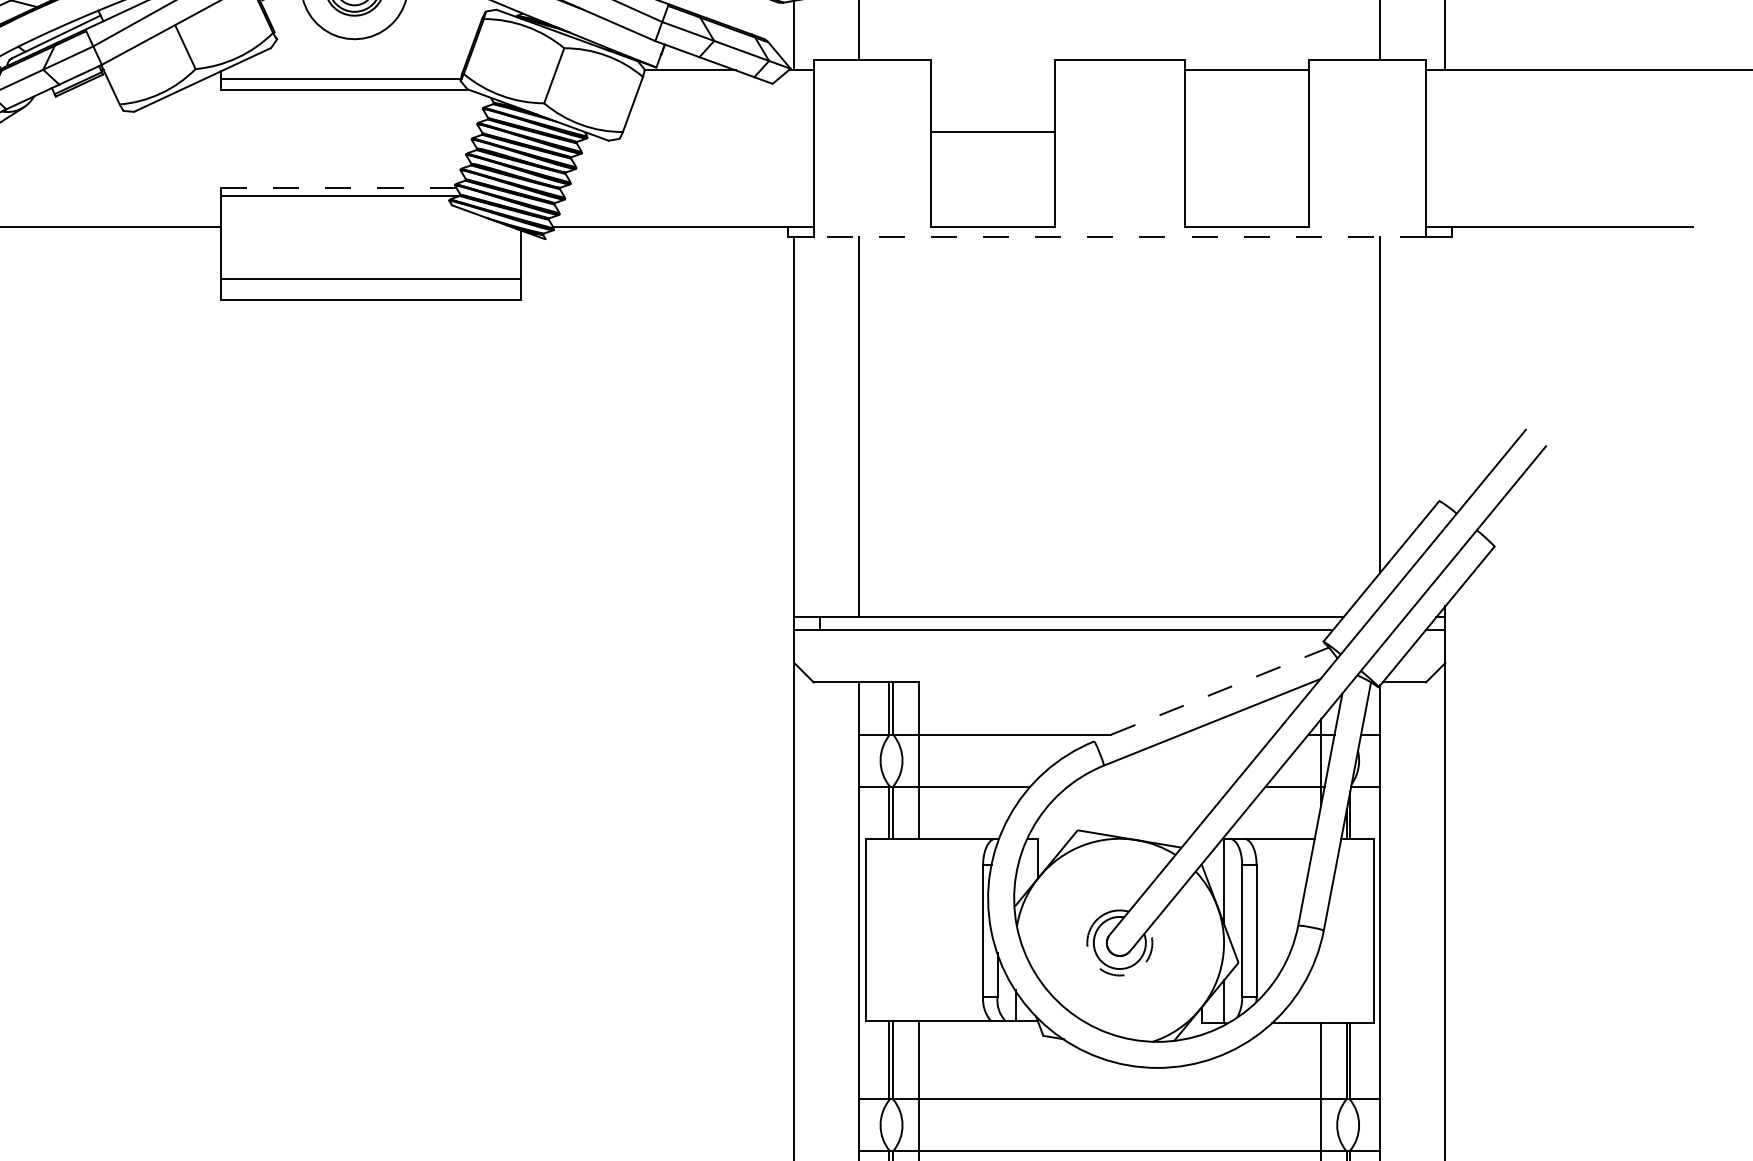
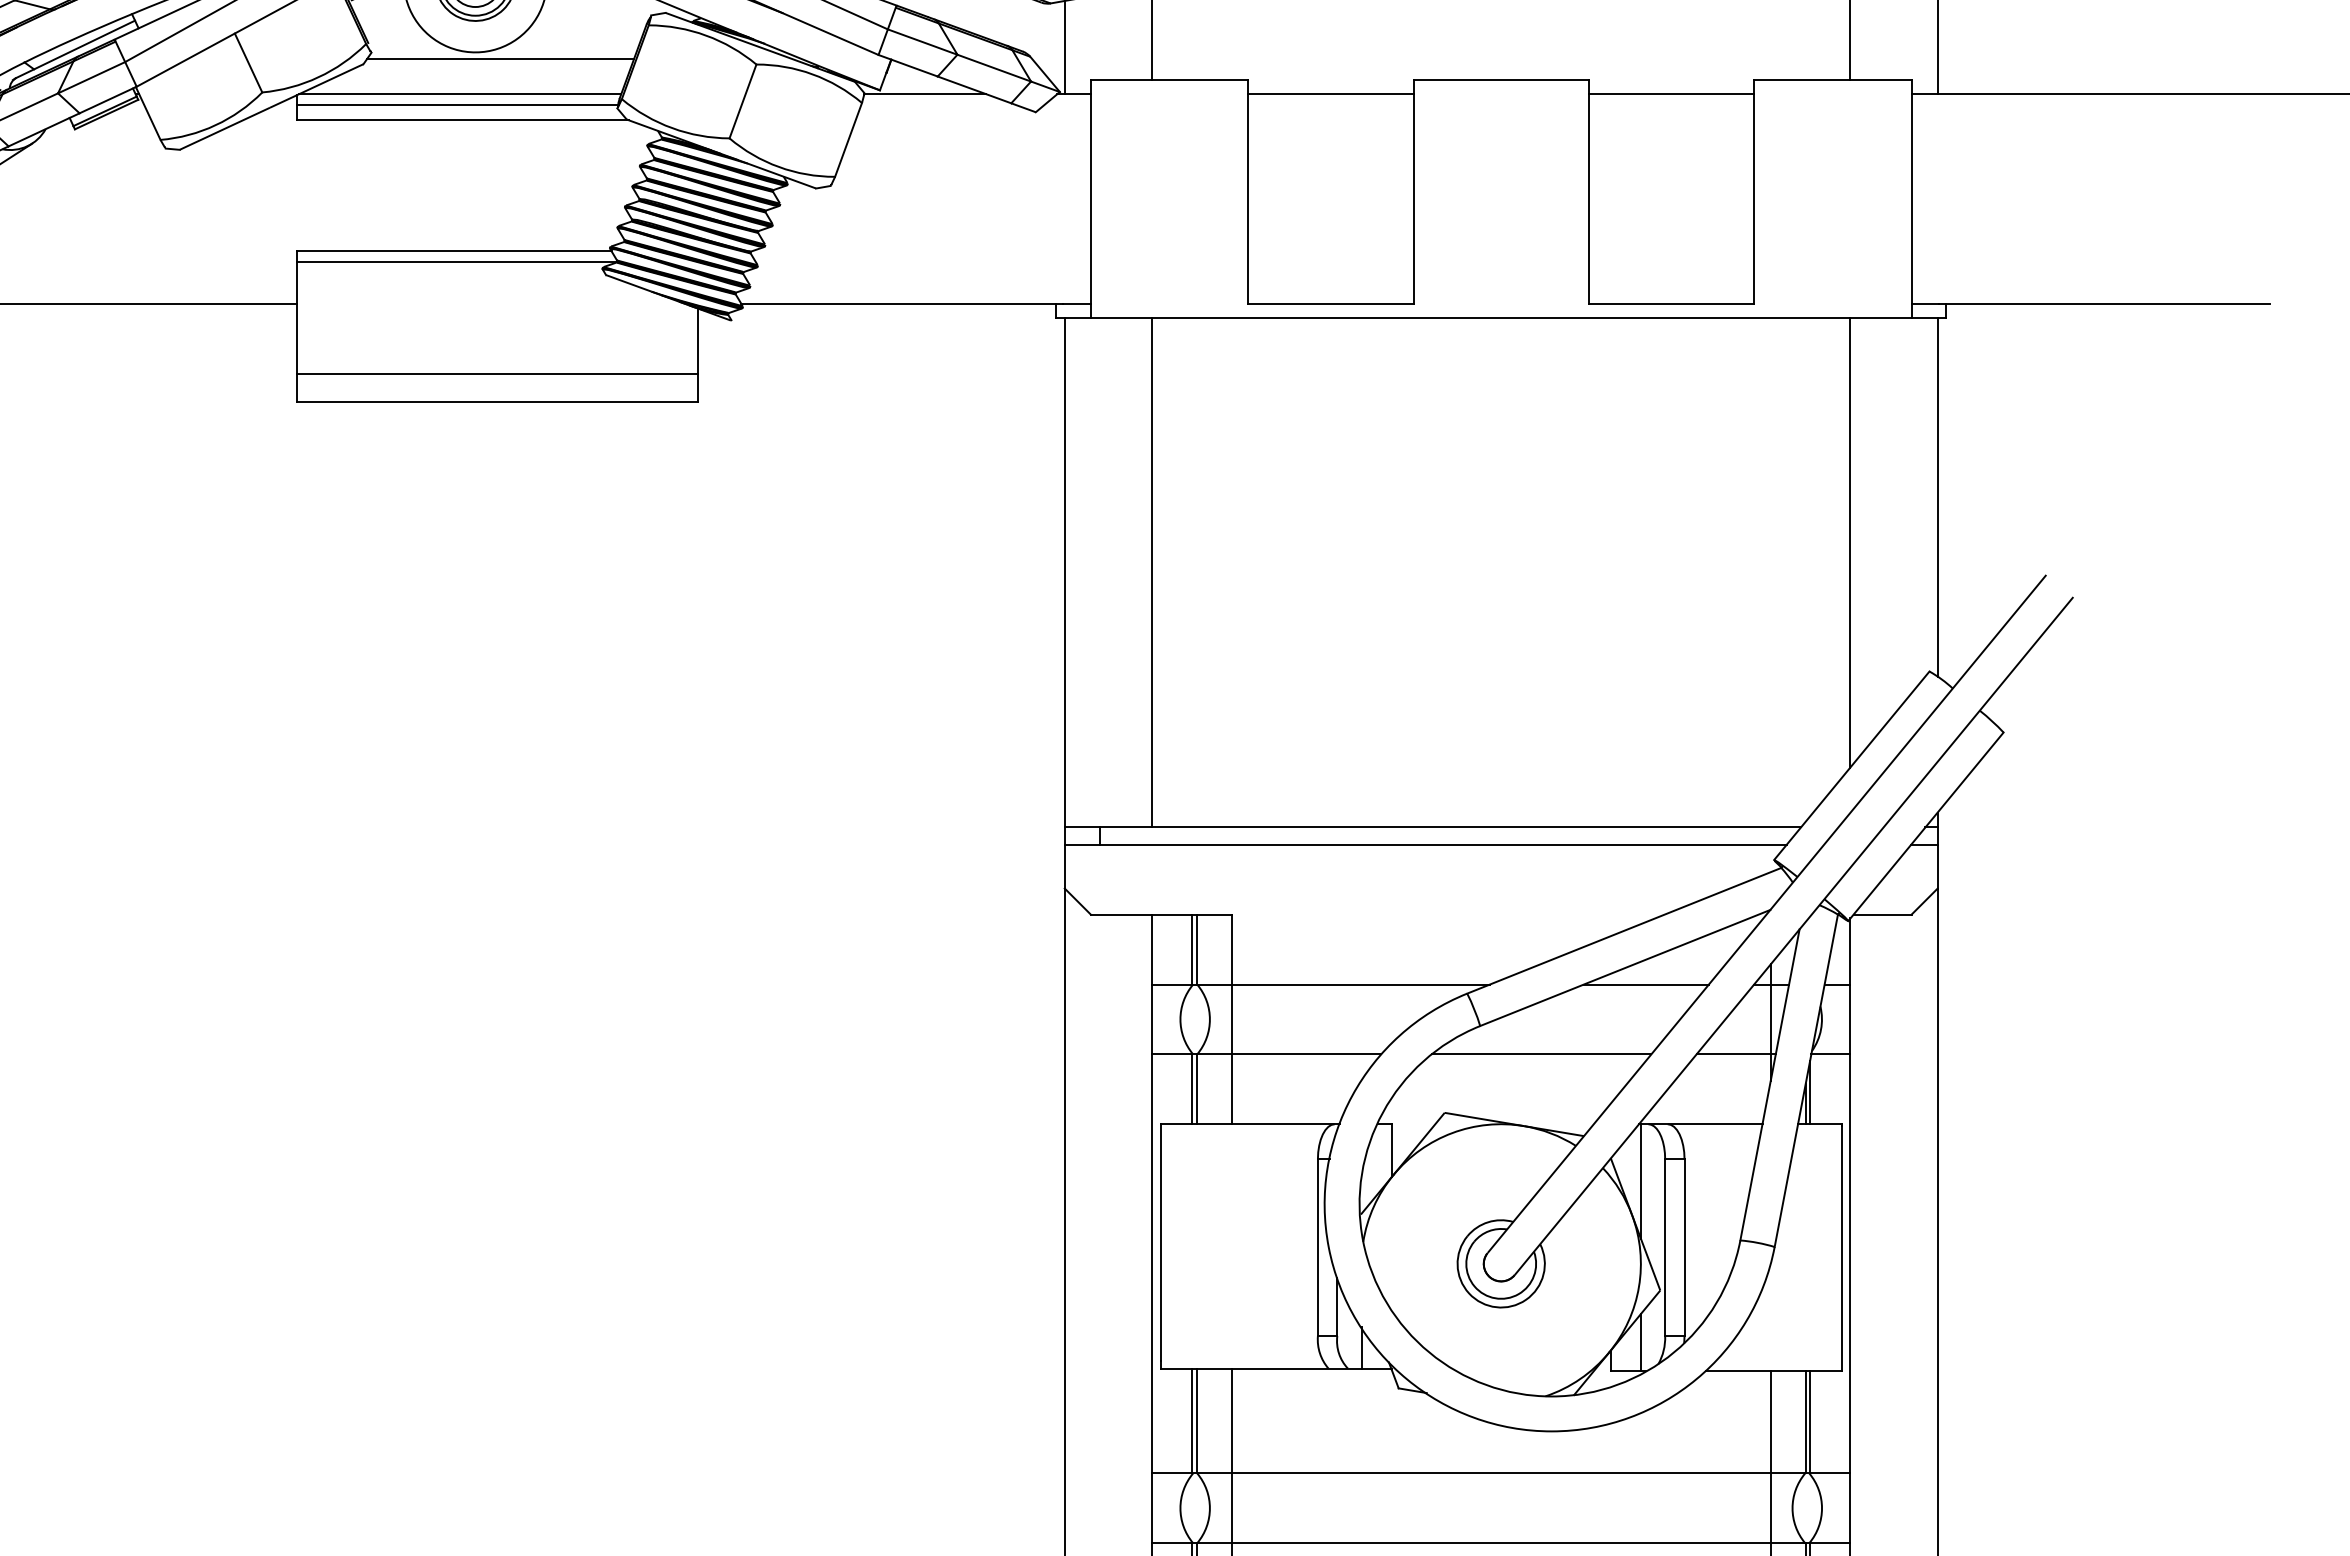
line: (372, 44) -> (499, 59), added
line: (343, 70) -> (460, 94), added
line: (992, 131) -> (1330, 94), moved
line: (339, 187) -> (454, 251), dashed -> solid
line: (1119, 236) -> (1500, 317), dashed -> solid
line: (1445, 370) -> (1937, 496), added
line: (1211, 694) -> (1623, 930), dashed -> solid
line: (1227, 734) -> (1645, 984), added
line: (1149, 786) -> (1541, 1054), added
arc: (1116, 975) -> (1496, 1307), dashed -> solid

